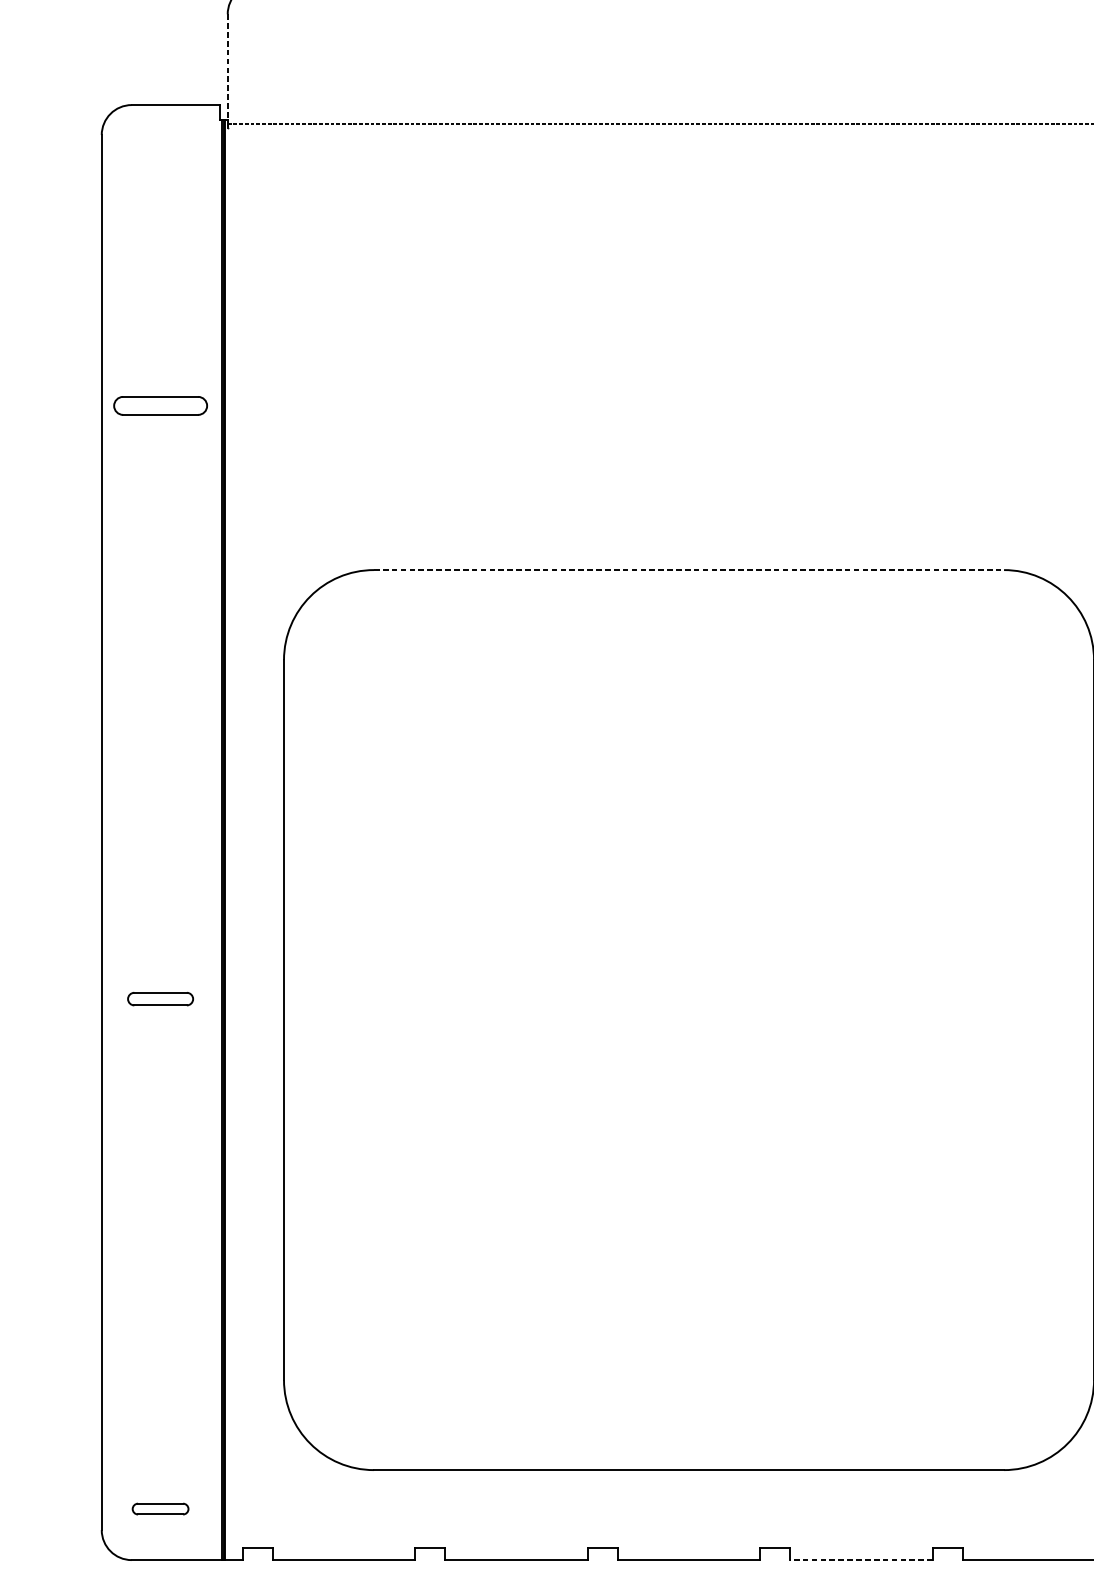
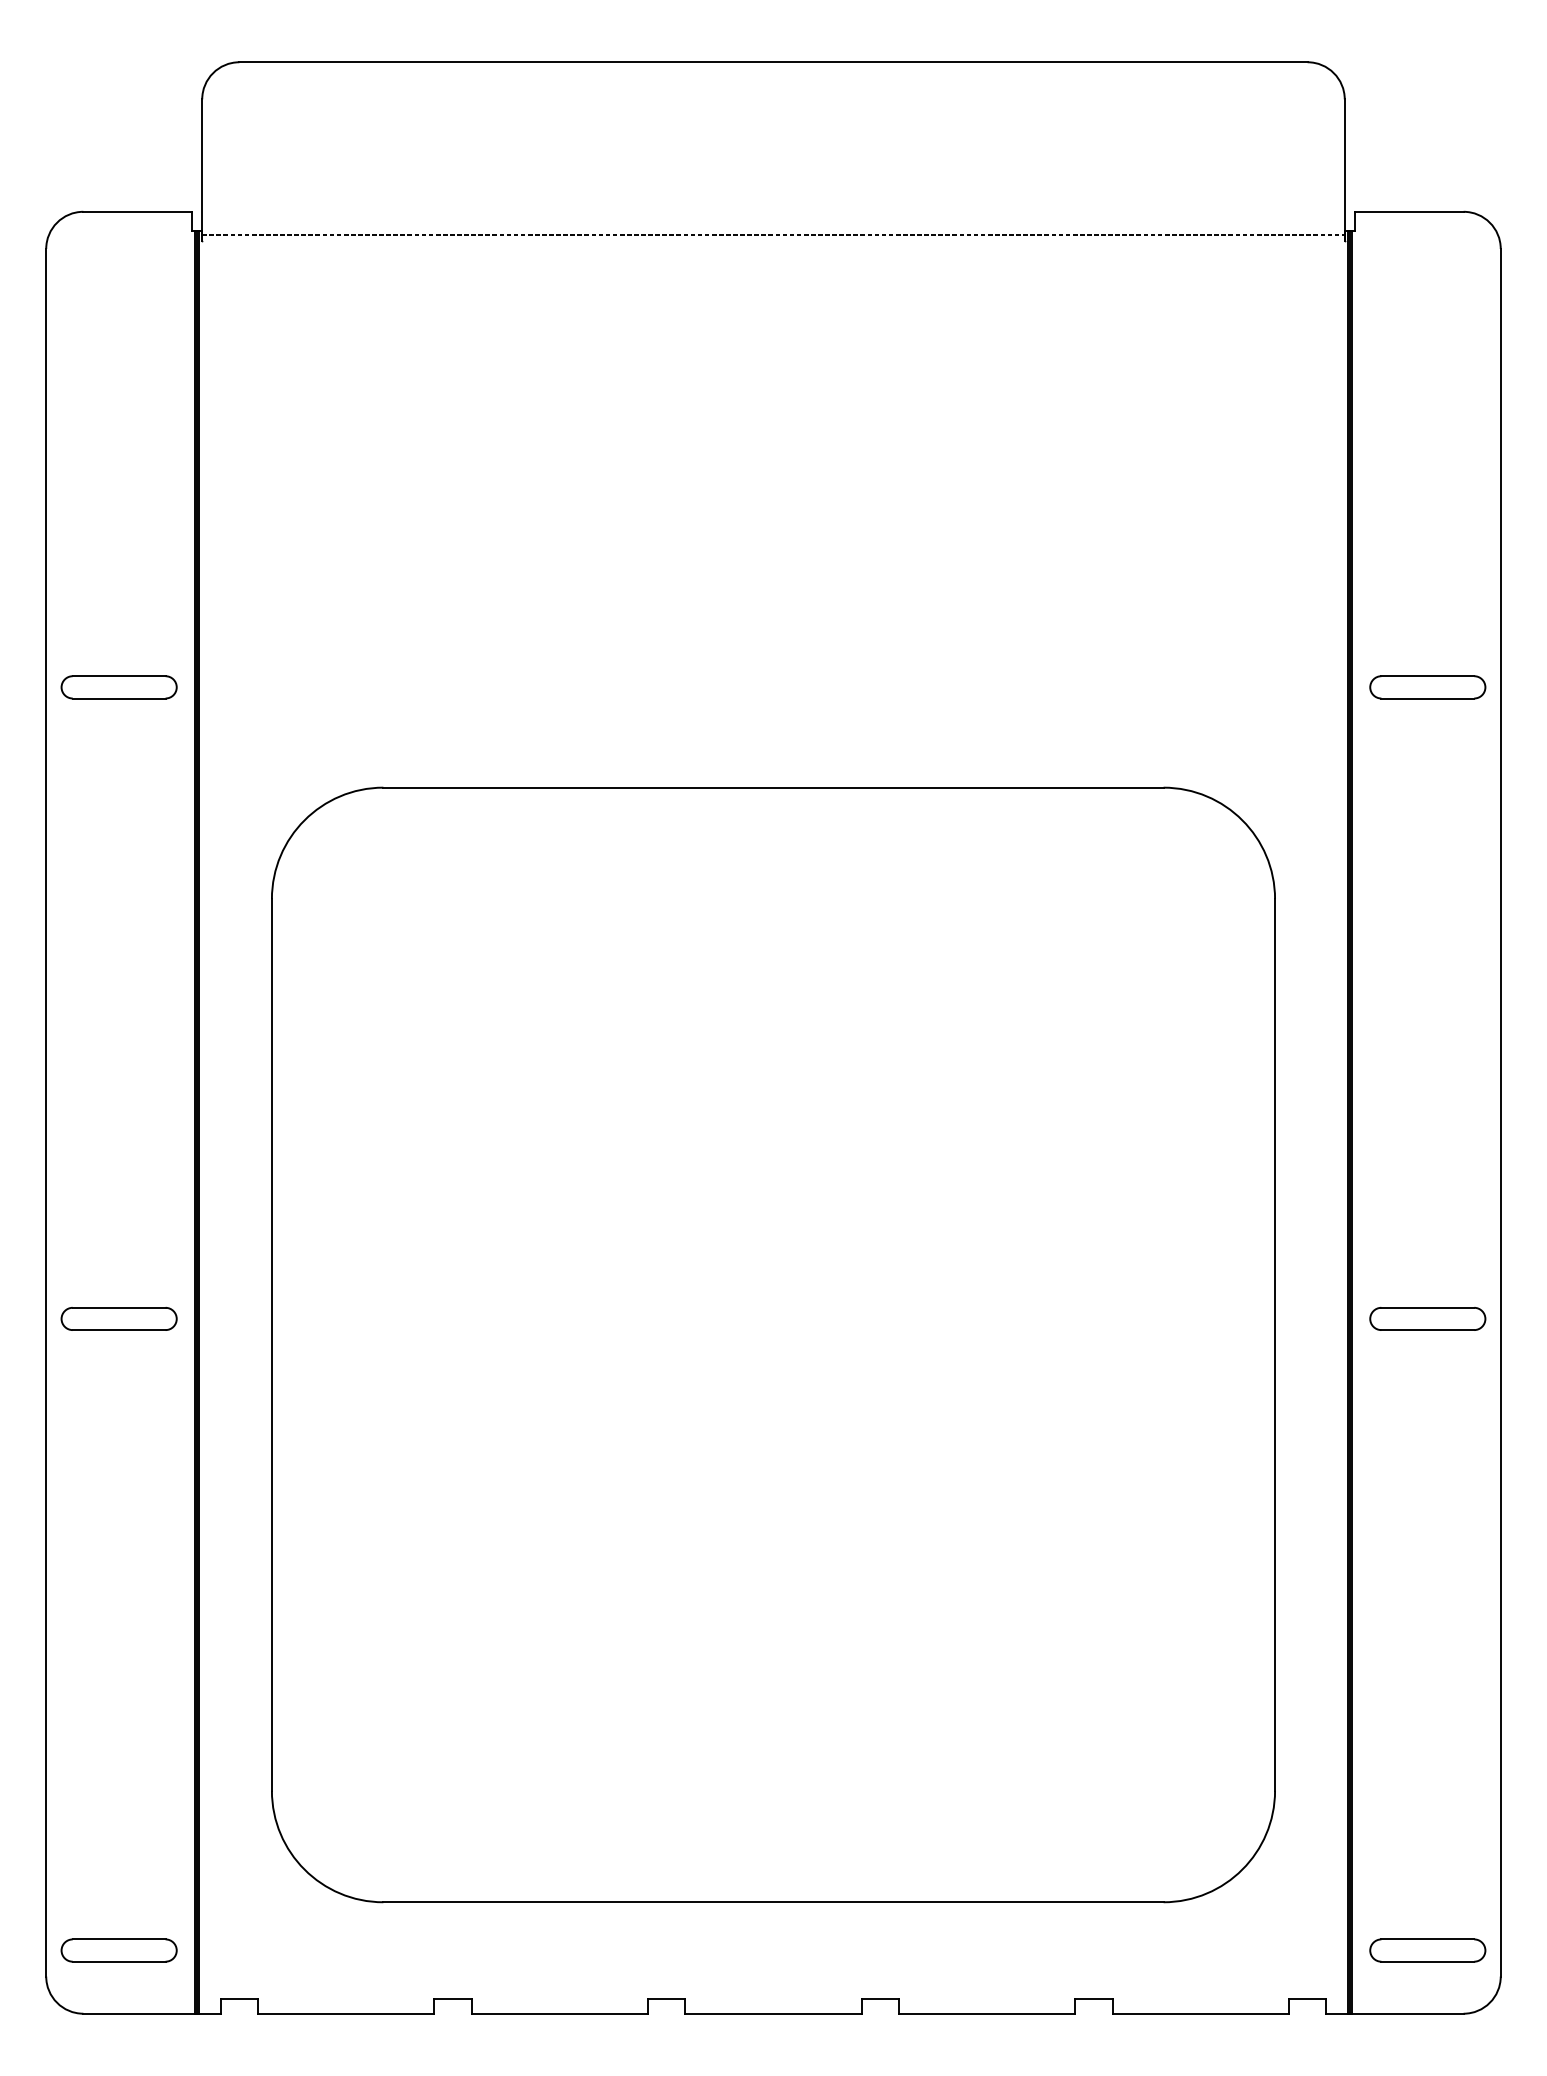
line: (227, 71) -> (202, 170), dashed -> solid
part: (160, 406) -> (118, 687), moved
line: (689, 569) -> (773, 787), dashed -> solid
part: (160, 998) -> (118, 1318), size x1.43
part: (160, 1509) -> (118, 1950), size x1.67
line: (861, 1559) -> (986, 2013), dashed -> solid

